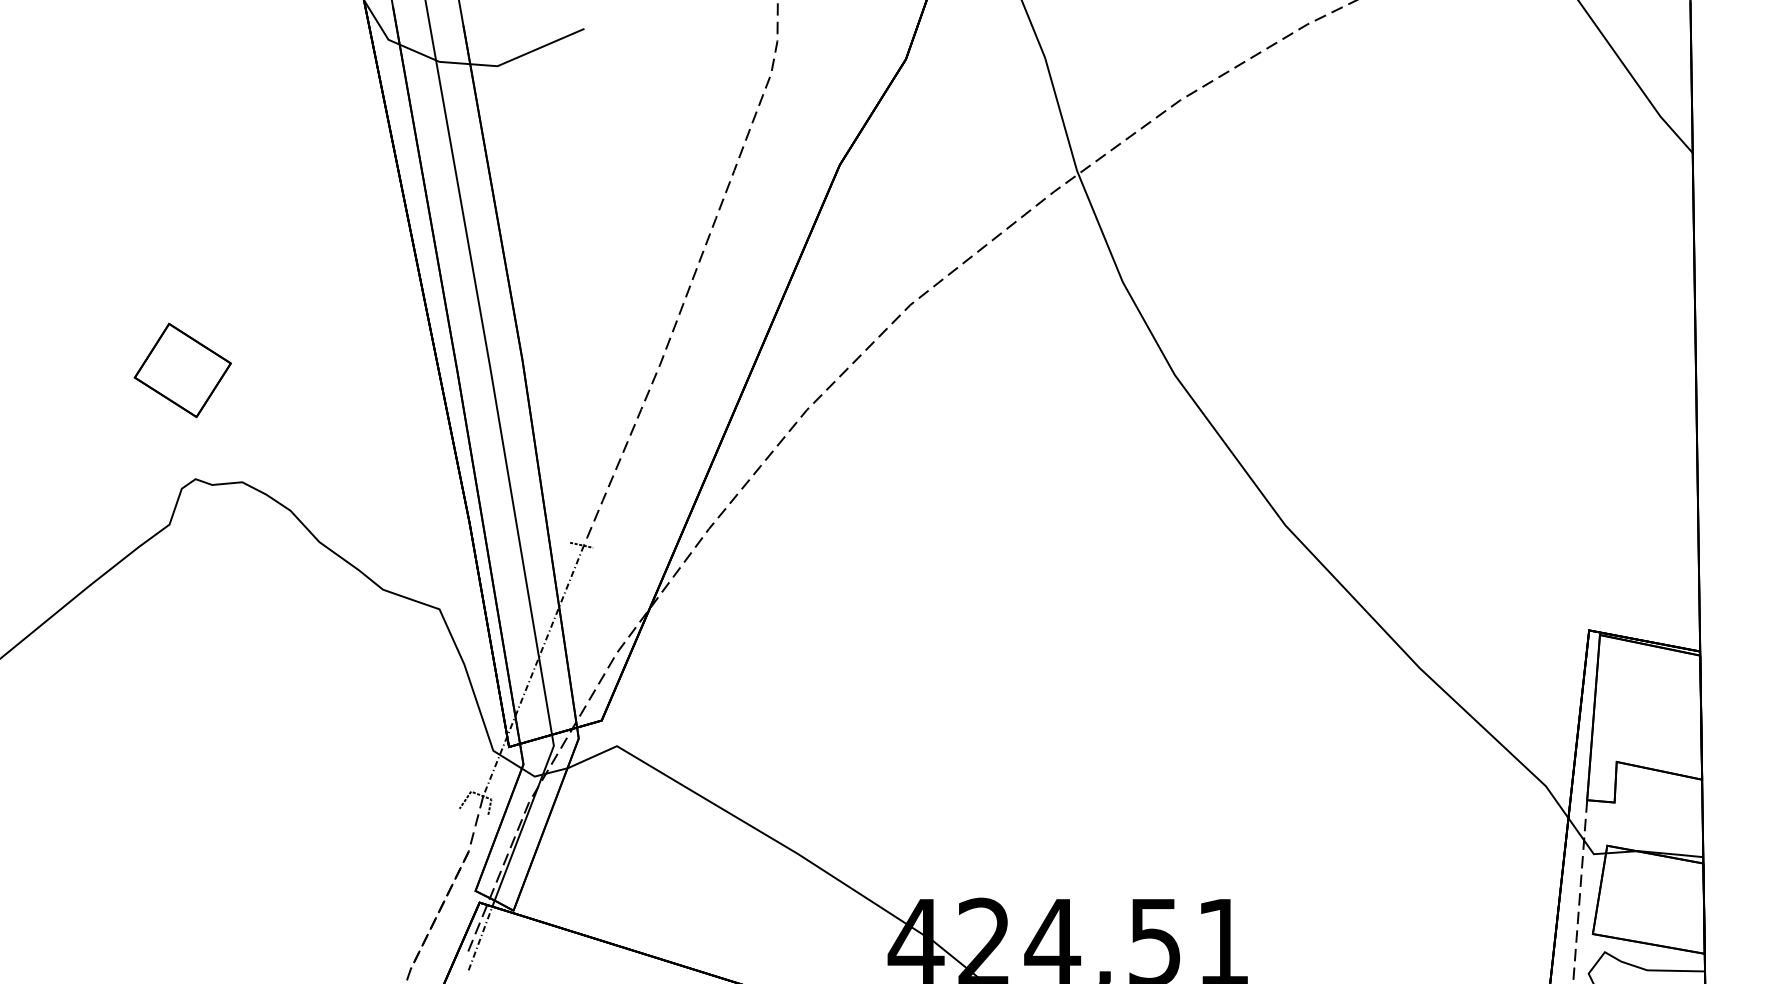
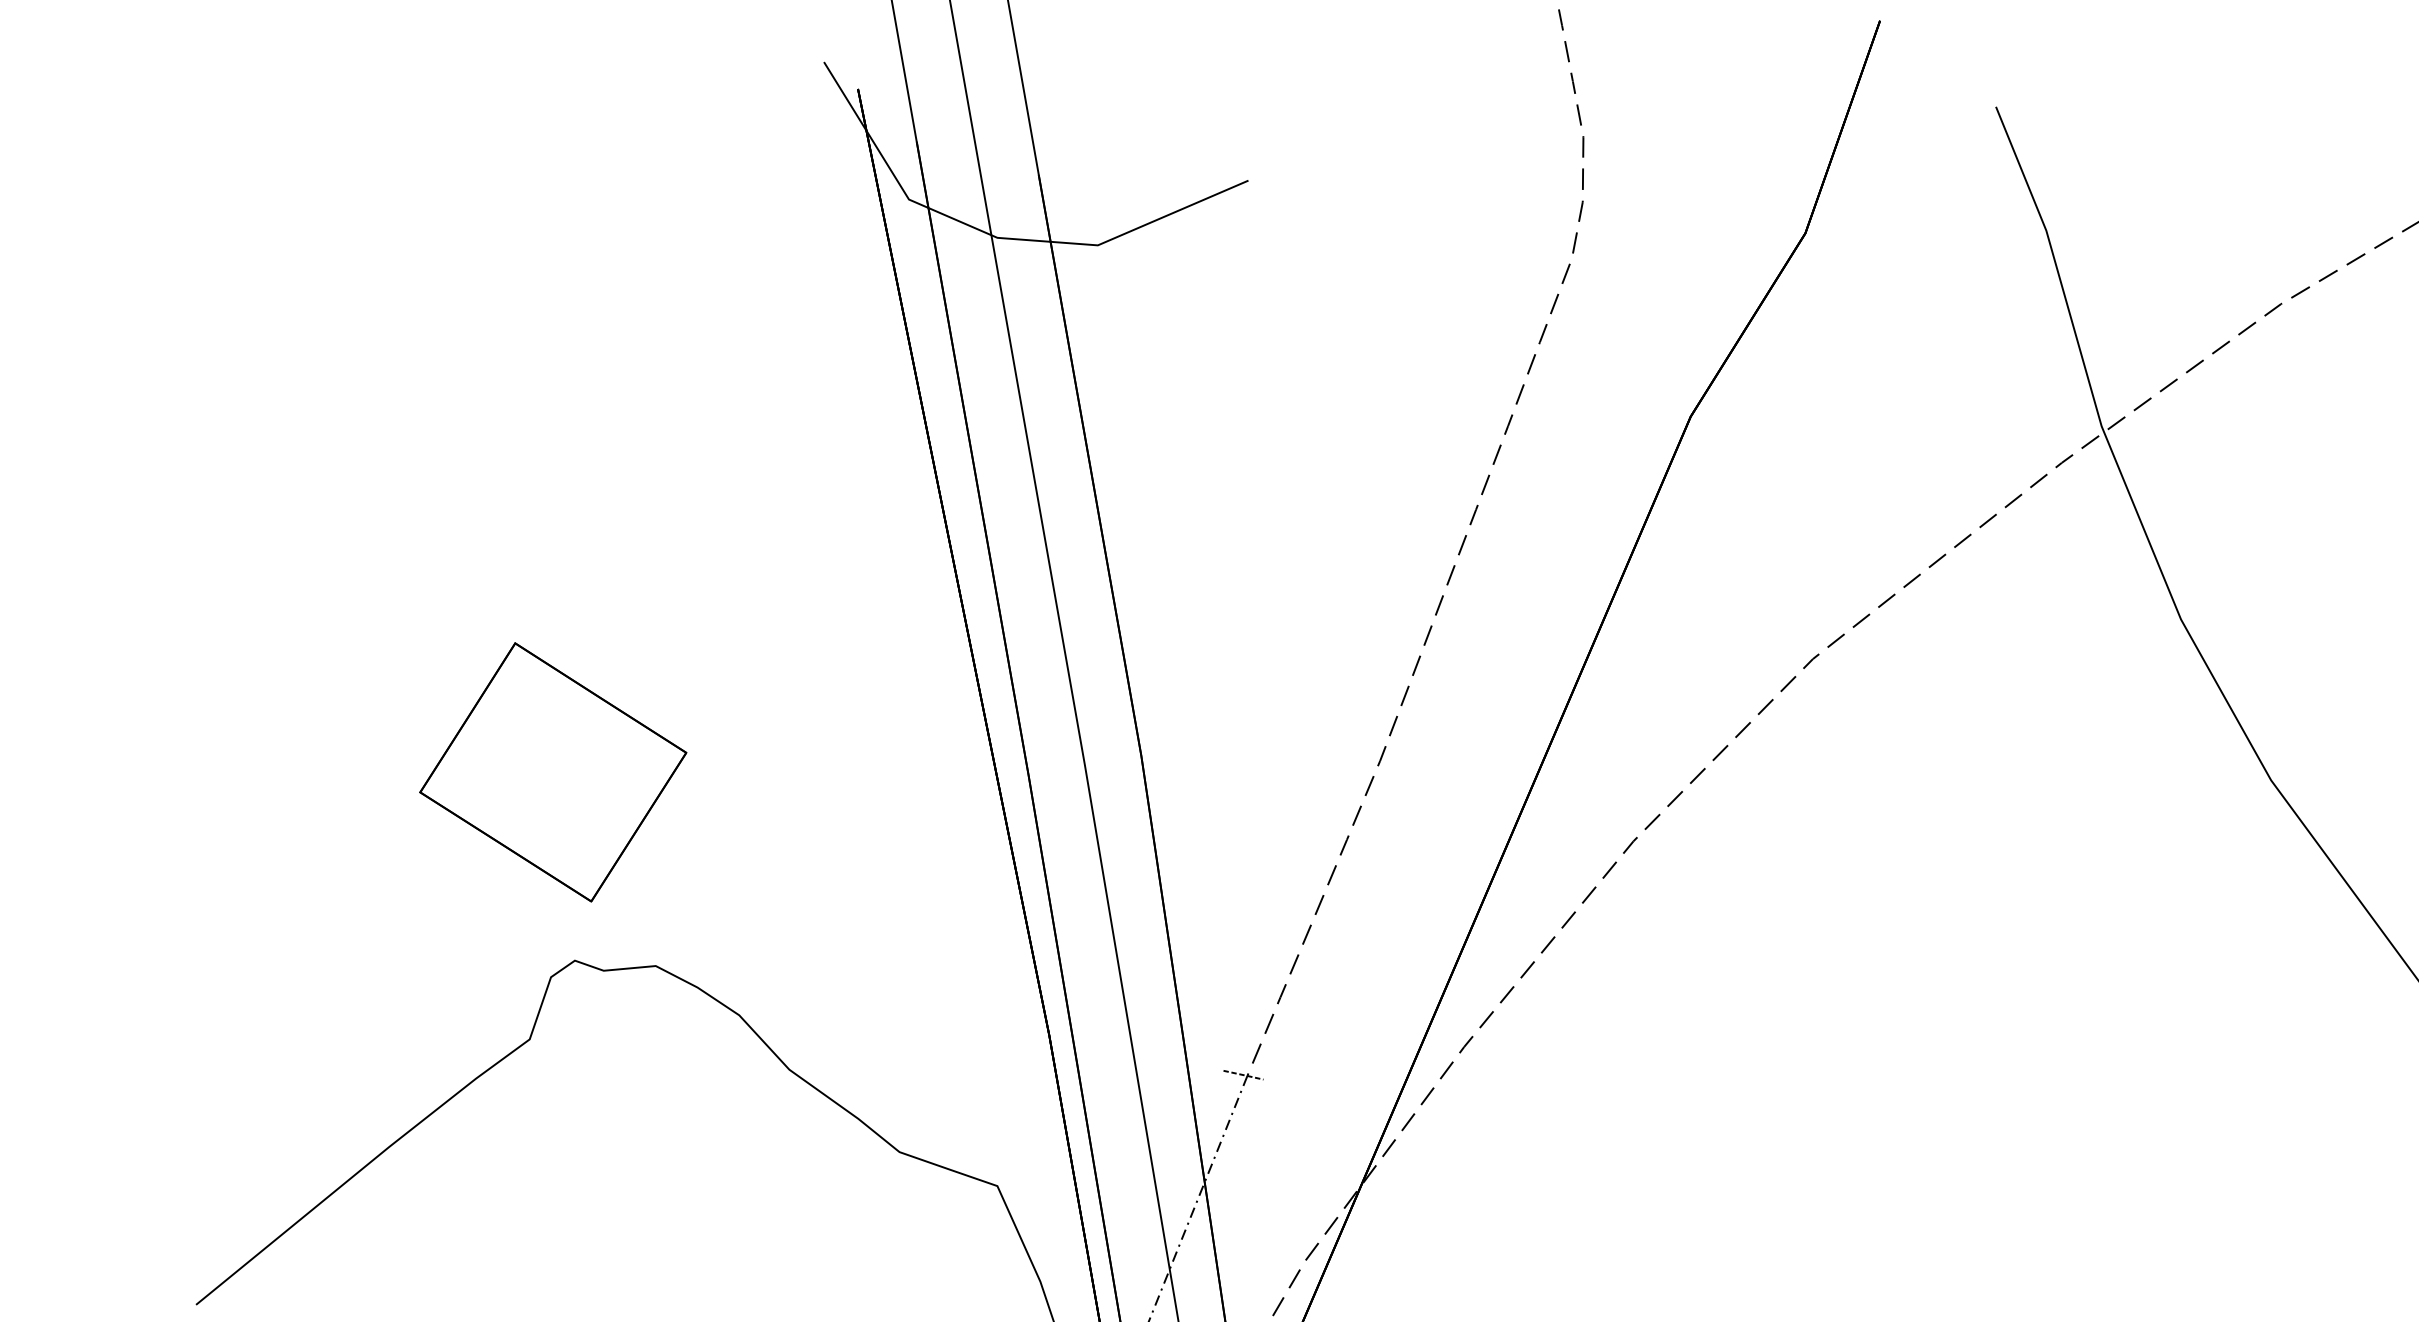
part: (182, 370) -> (552, 772), size x1.6

